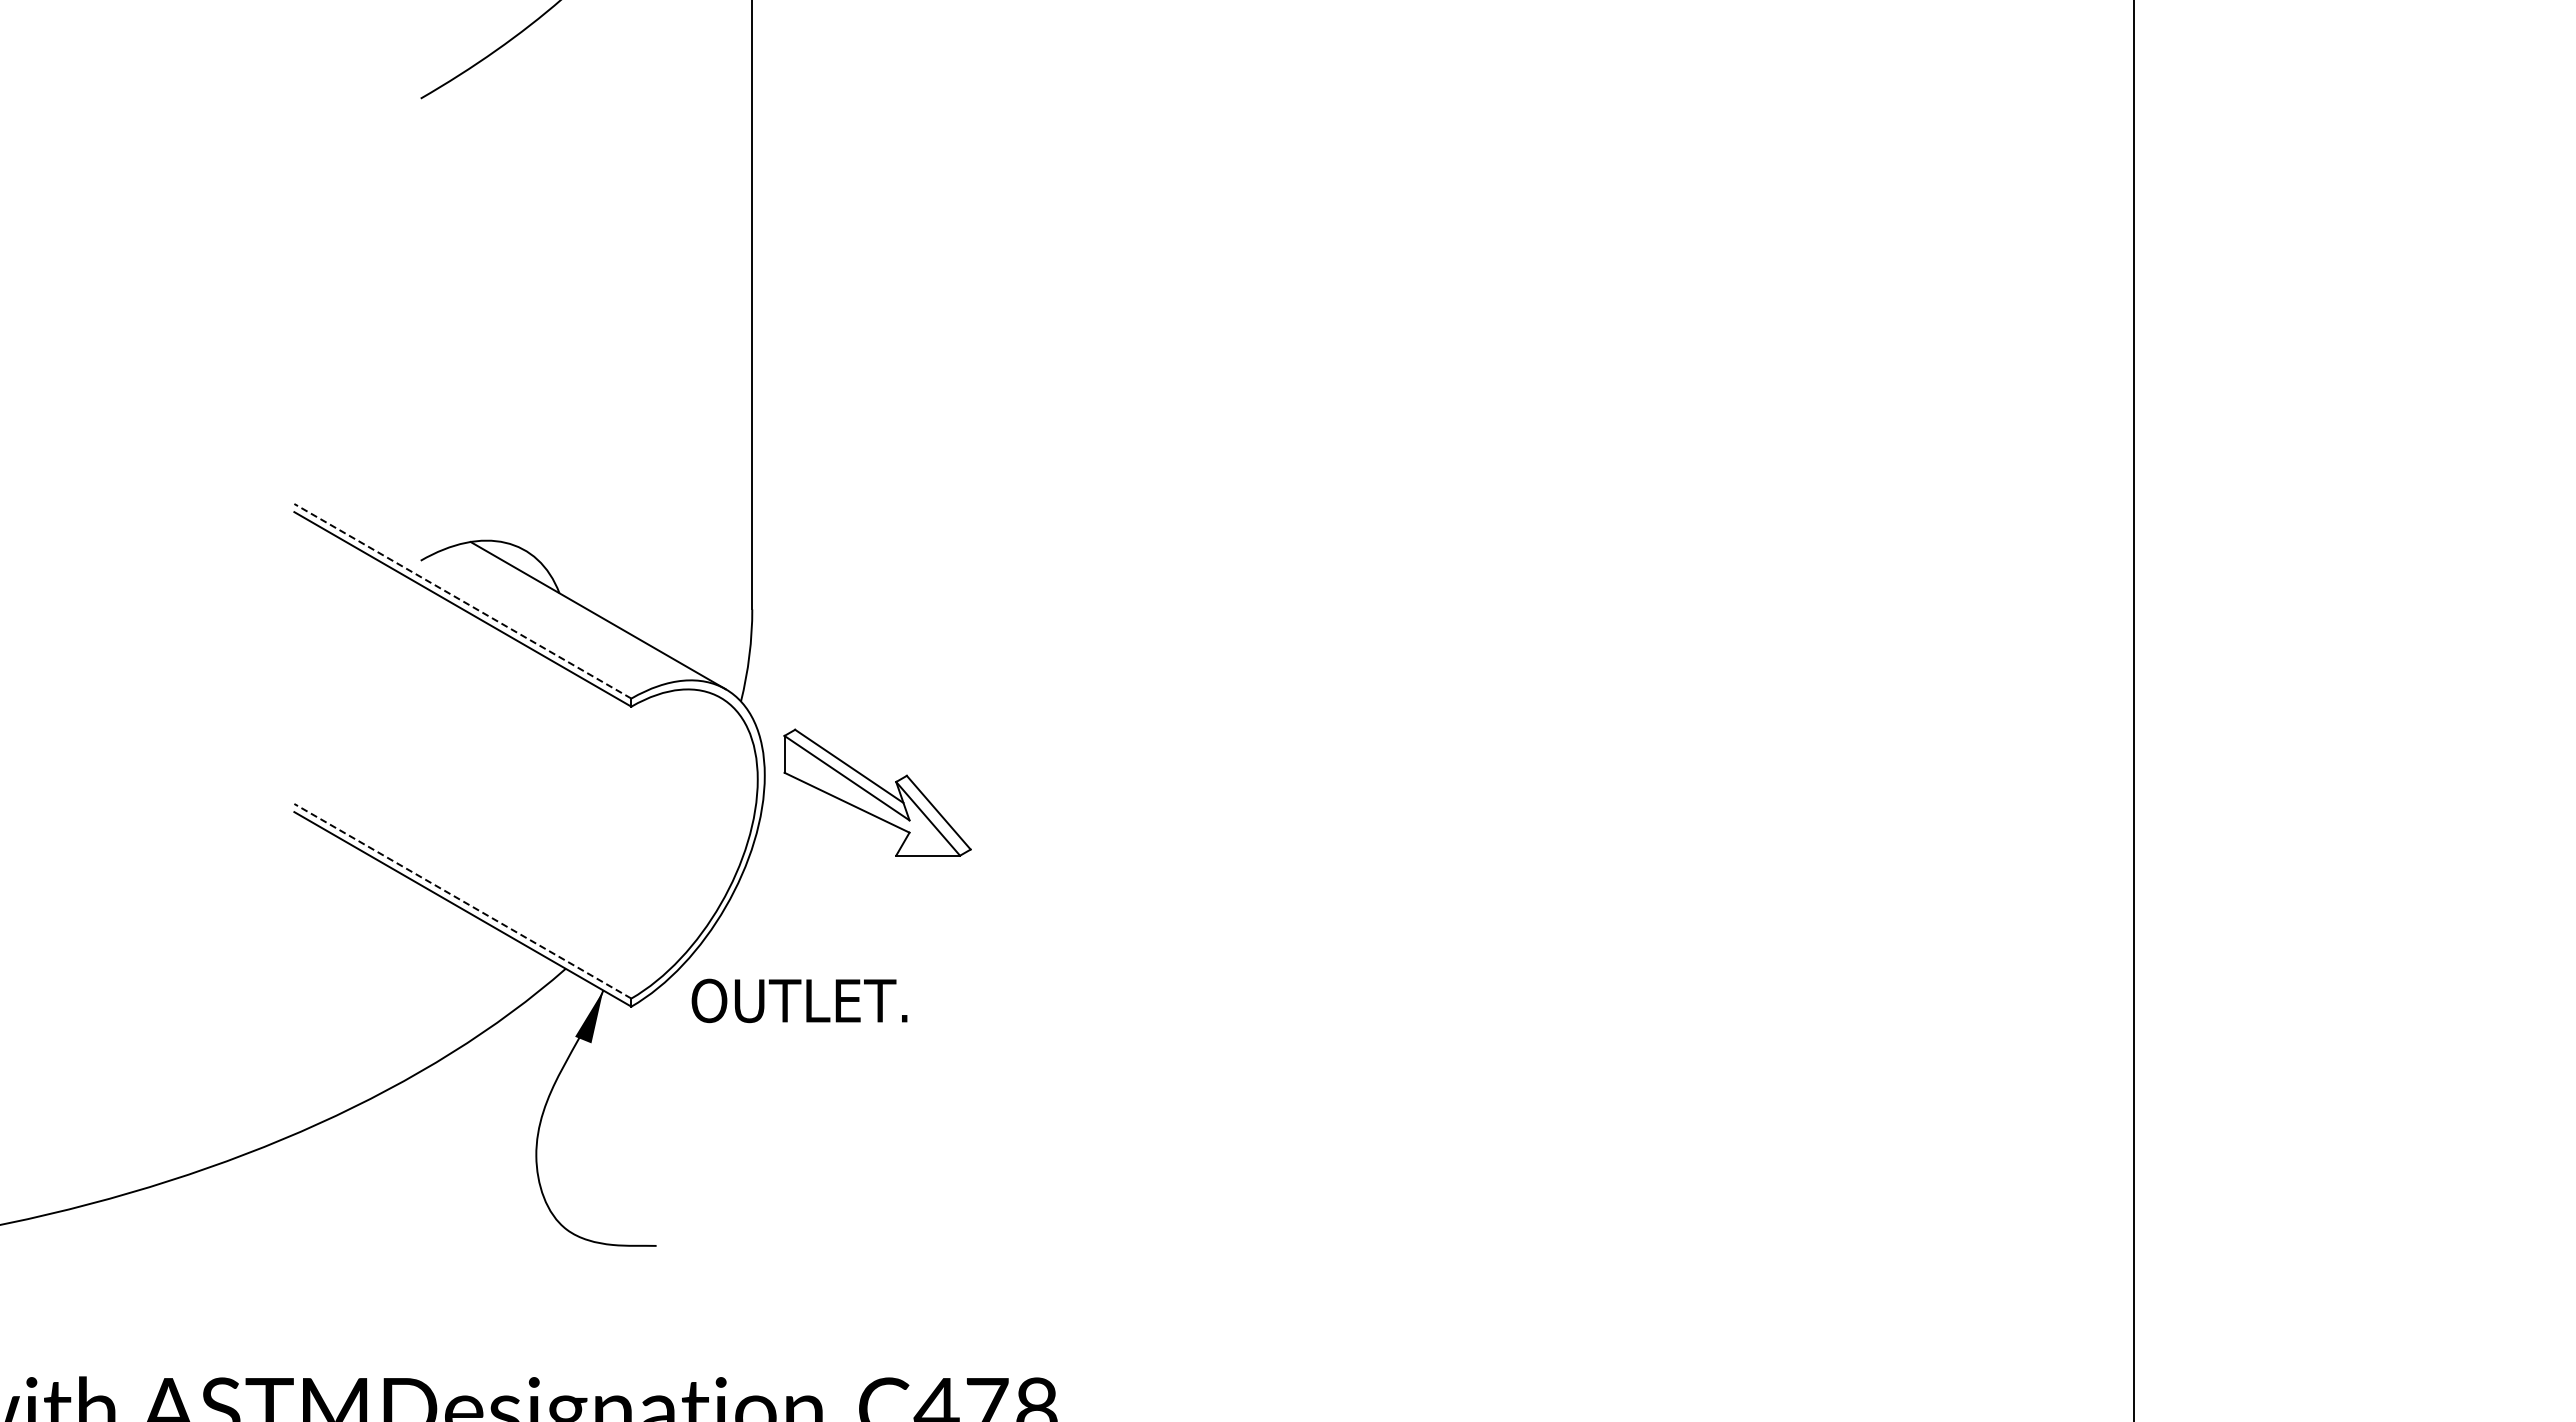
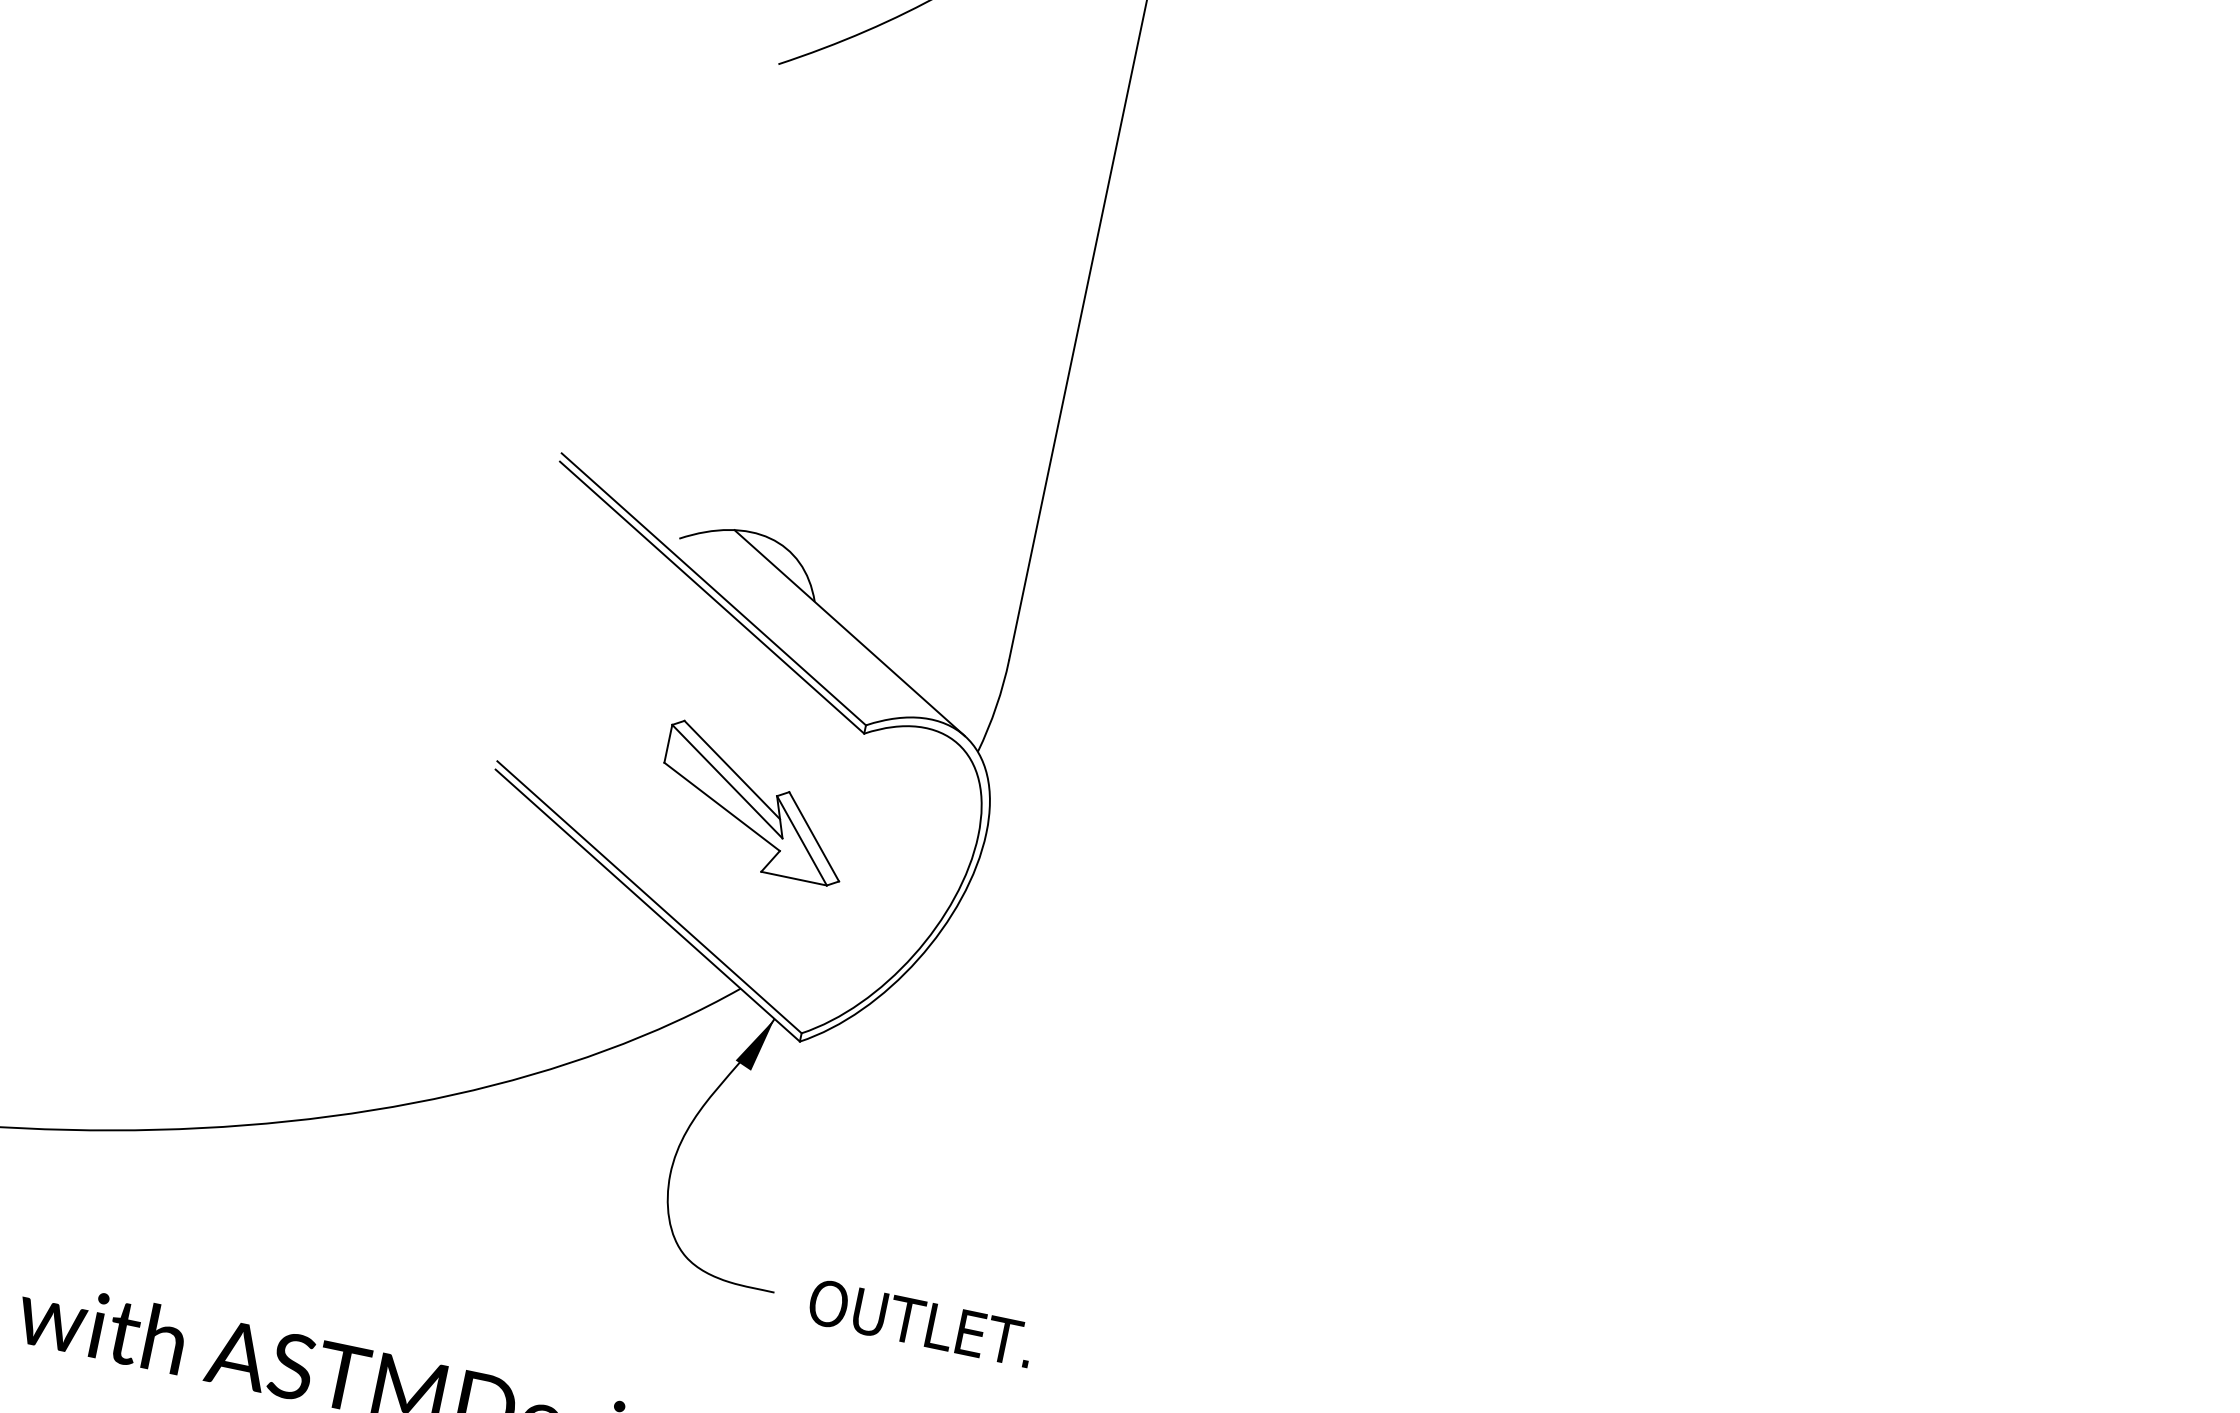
line: (462, 601) -> (713, 589), dashed -> solid
part: (877, 792) -> (755, 802), moved
line: (462, 901) -> (649, 897), dashed -> solid
text: (799, 1000) -> (921, 1322), moved

